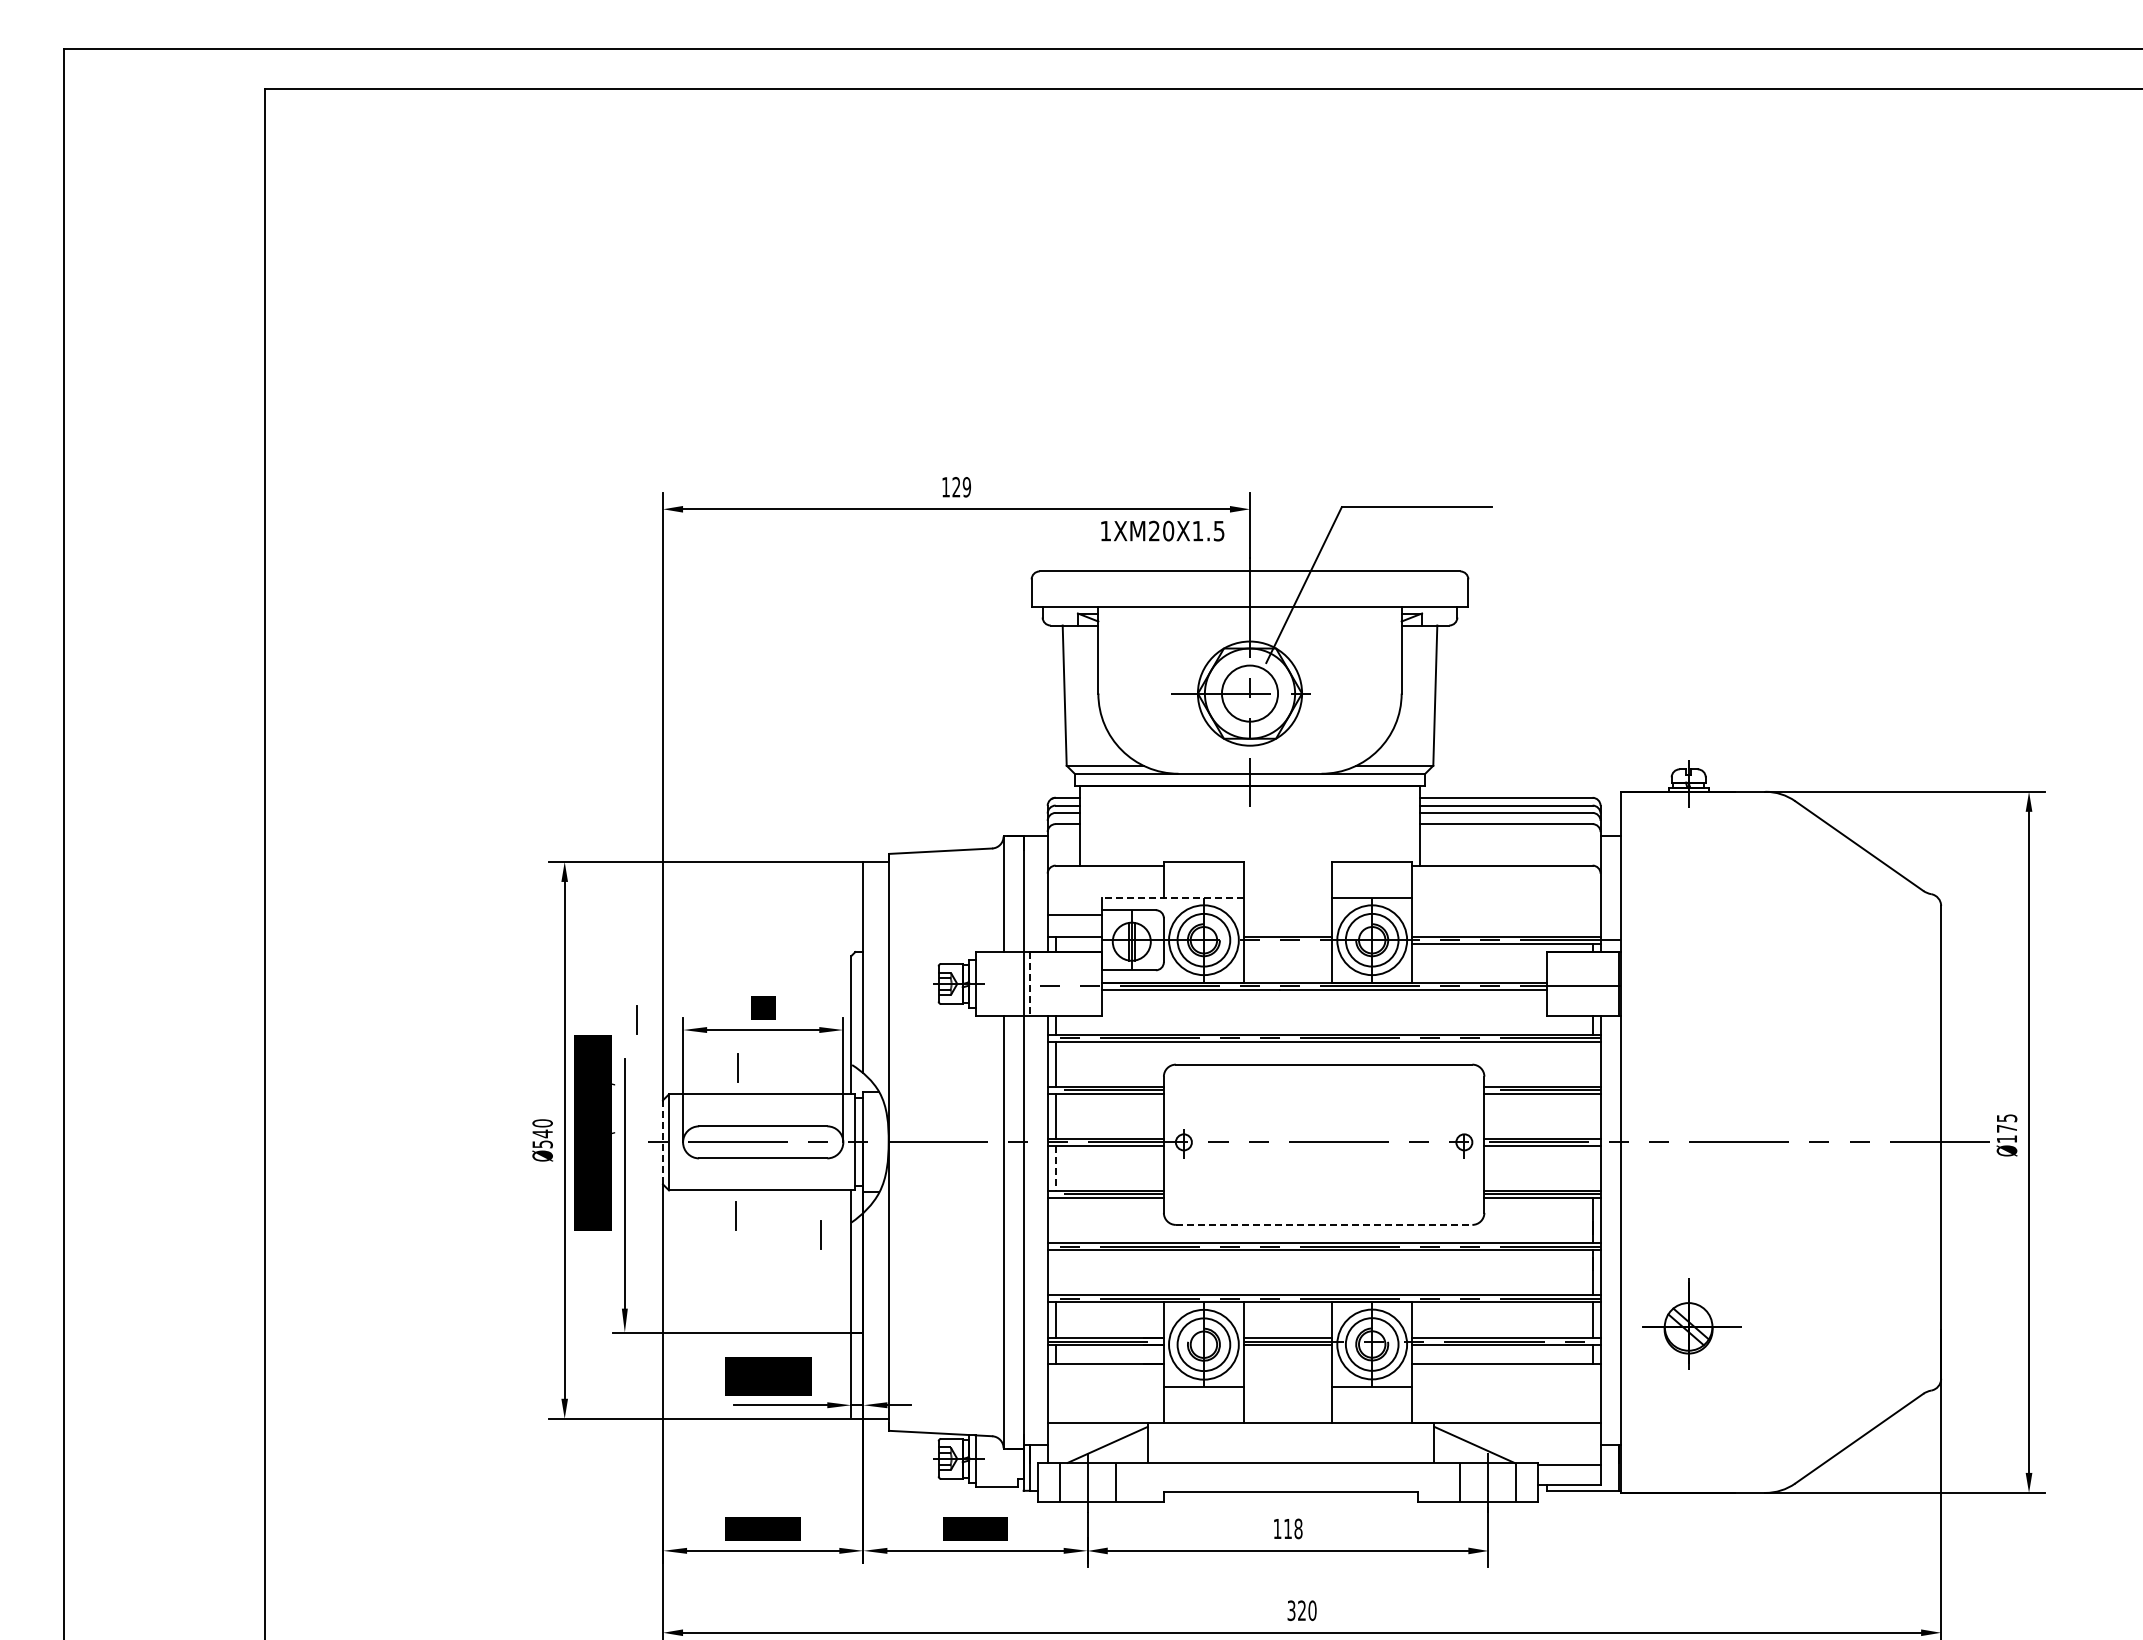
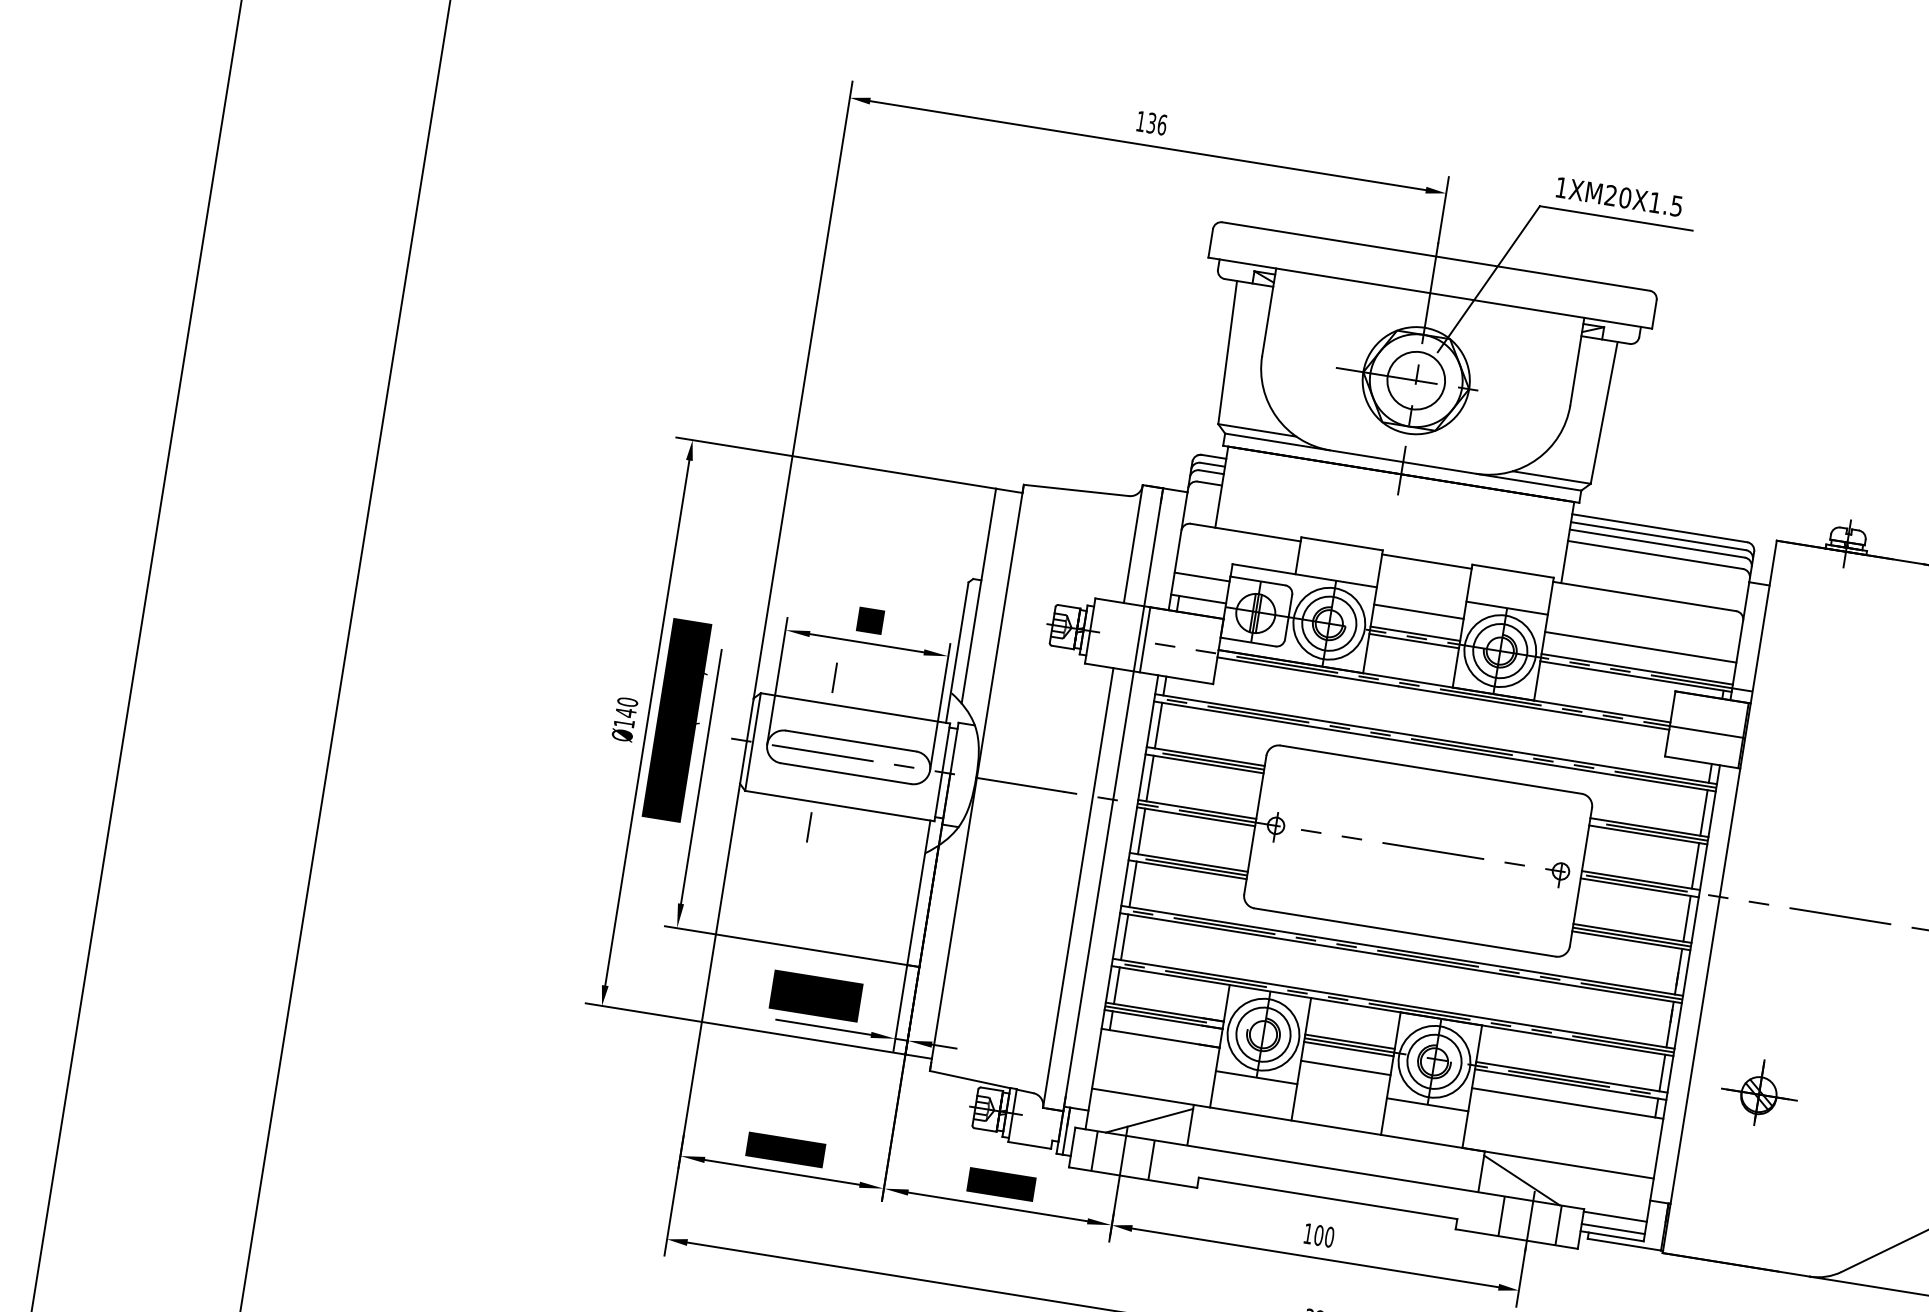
text: (961, 487) -> (1156, 124), 129 -> 136
text: (1162, 530) -> (1619, 196), moved
line: (1288, 865) -> (1427, 561), added
line: (1172, 897) -> (1304, 575), dashed -> solid
line: (1288, 914) -> (1419, 611), added
line: (1506, 914) -> (1640, 646), added
line: (1288, 943) -> (1414, 640), added
line: (1029, 984) -> (1144, 640), dashed -> solid
line: (636, 1019) -> (739, 611), removed
line: (1592, 1063) -> (1704, 812), added
line: (1592, 1115) -> (1695, 865), added
line: (663, 1142) -> (747, 741), dashed -> solid
text: (542, 1144) -> (624, 723), Ø540 -> Ø140
line: (1592, 1167) -> (1687, 917), added
line: (1055, 1168) -> (1141, 831), dashed -> solid
line: (1055, 1220) -> (1132, 884), added
line: (1324, 1224) -> (1405, 932), dashed -> solid
line: (820, 1234) -> (891, 860), removed
line: (1055, 1272) -> (1124, 937), added
part: (1688, 1323) -> (1759, 1091), size x0.71
line: (1288, 1363) -> (1346, 1067), added
line: (1569, 1477) -> (1613, 1229), added
text: (1293, 1528) -> (1324, 1235), 118 -> 100

